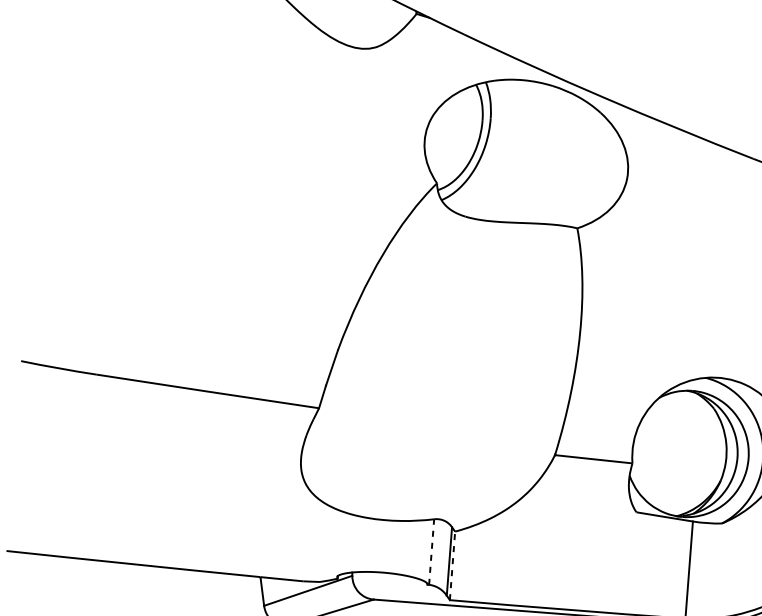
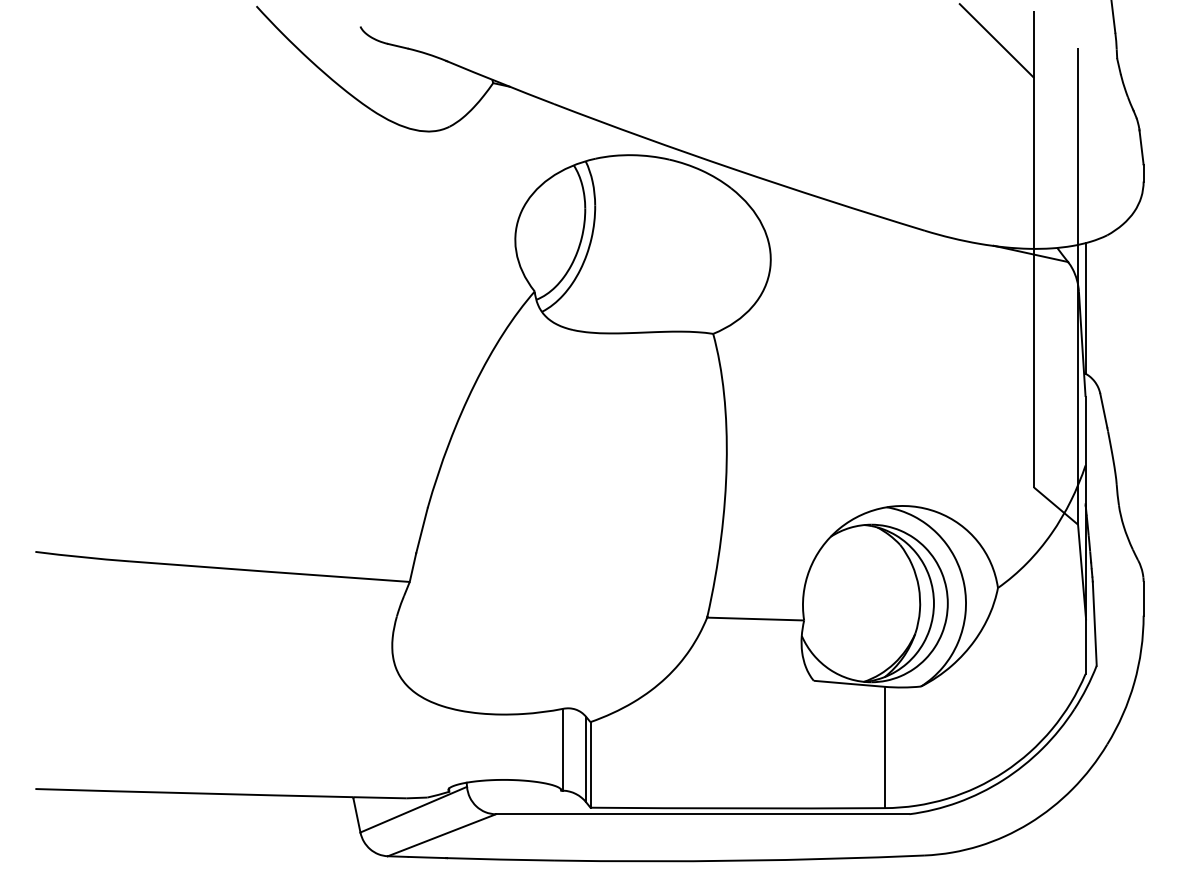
line: (431, 551) -> (563, 749), dashed -> solid
line: (452, 565) -> (590, 764), dashed -> solid

